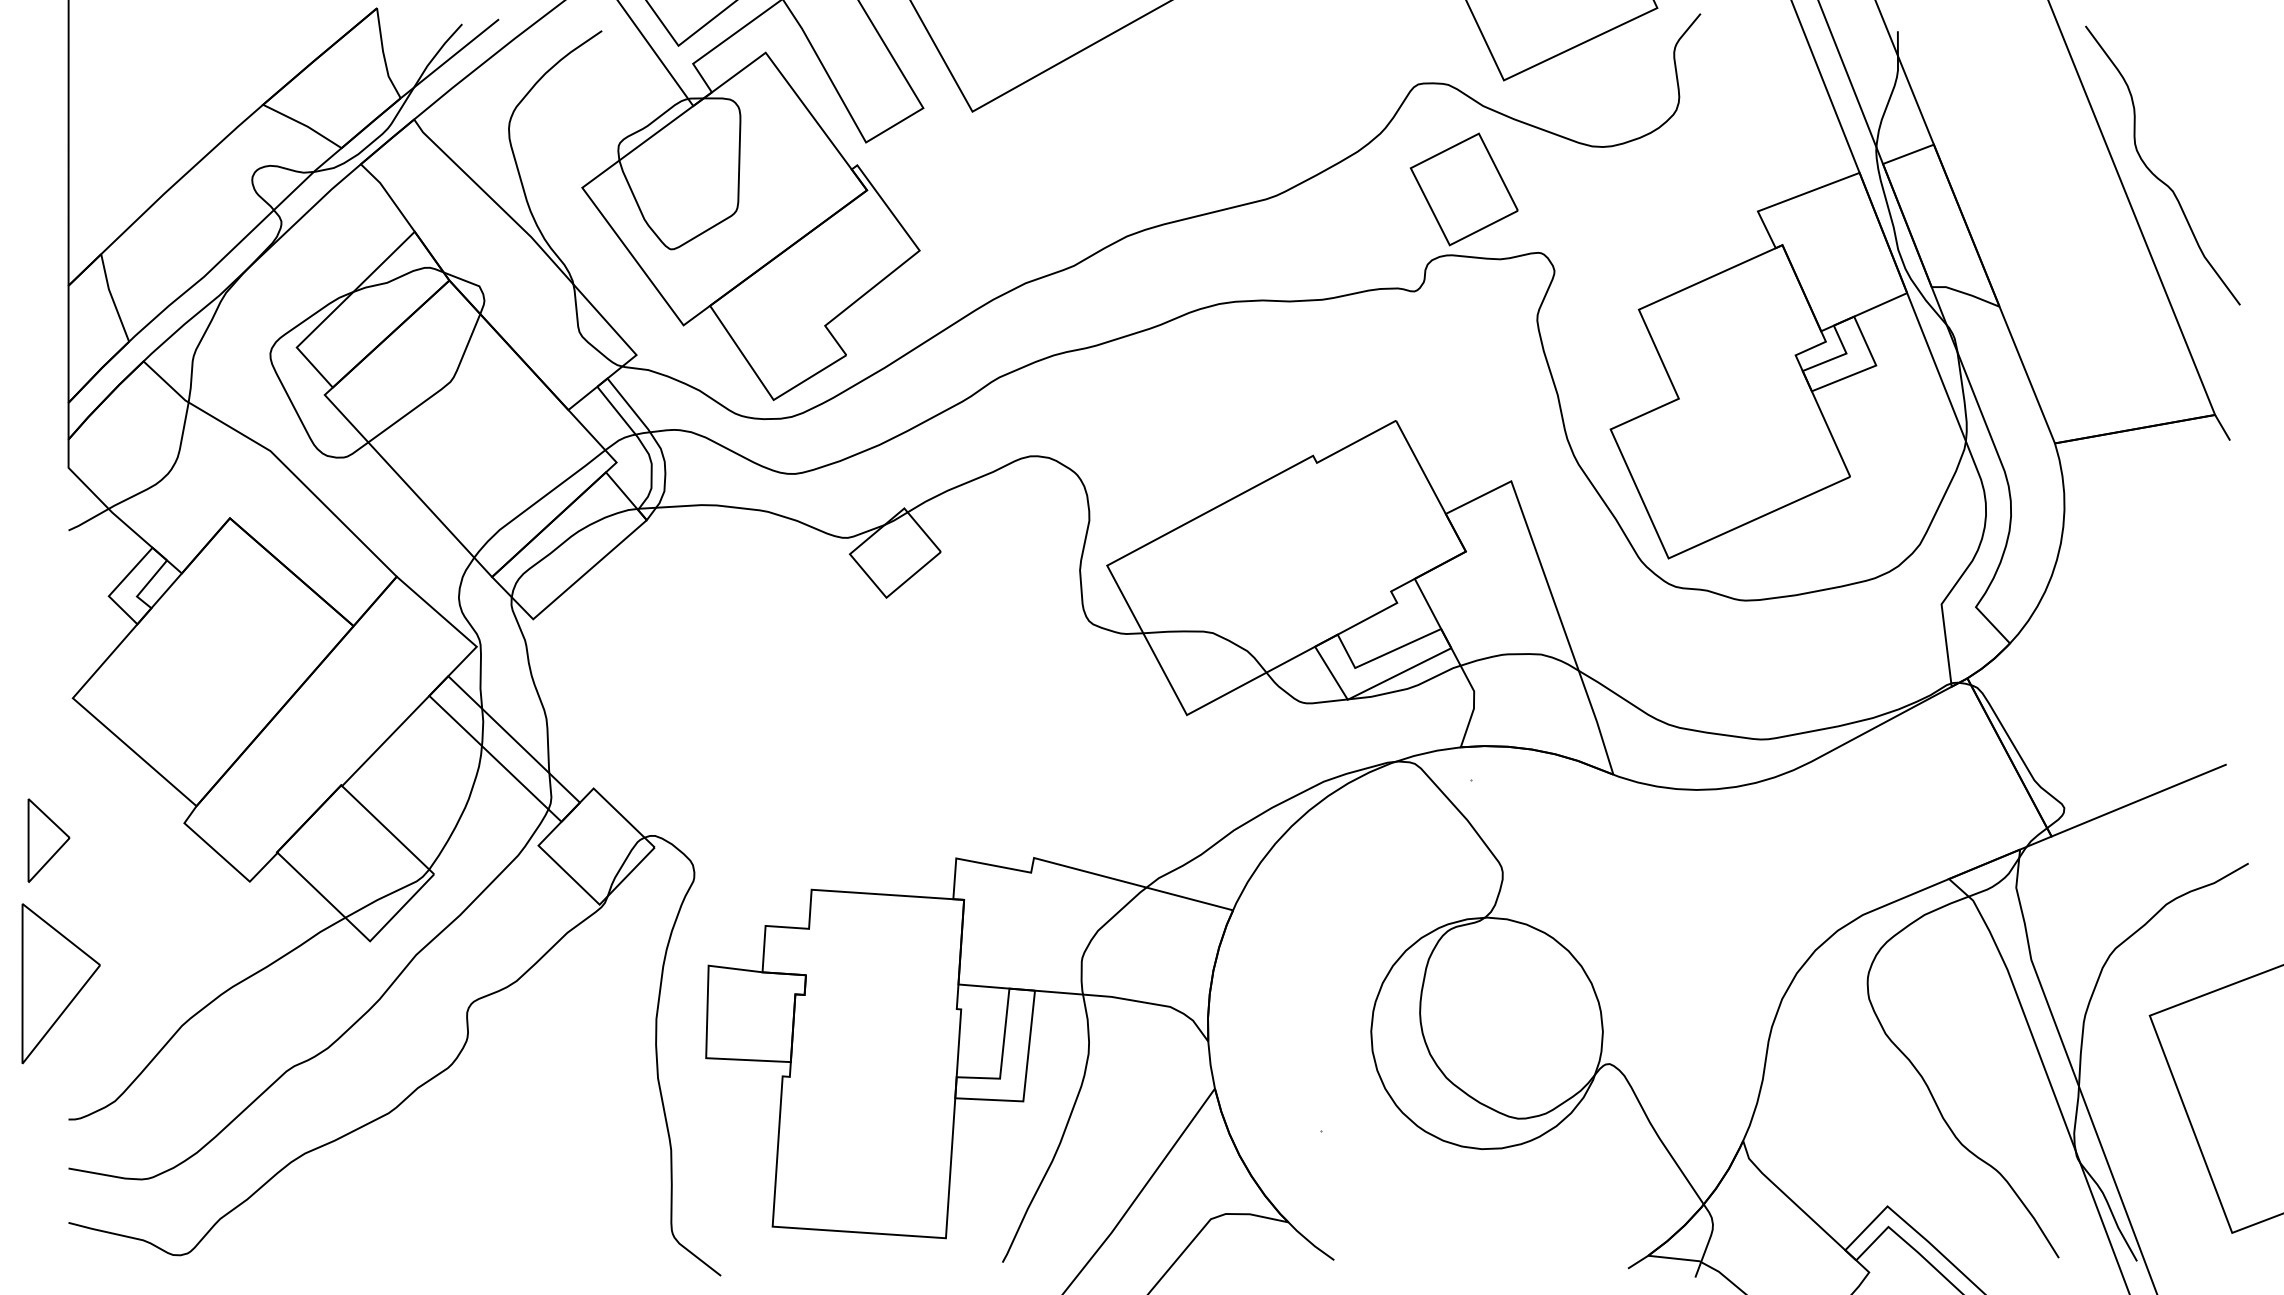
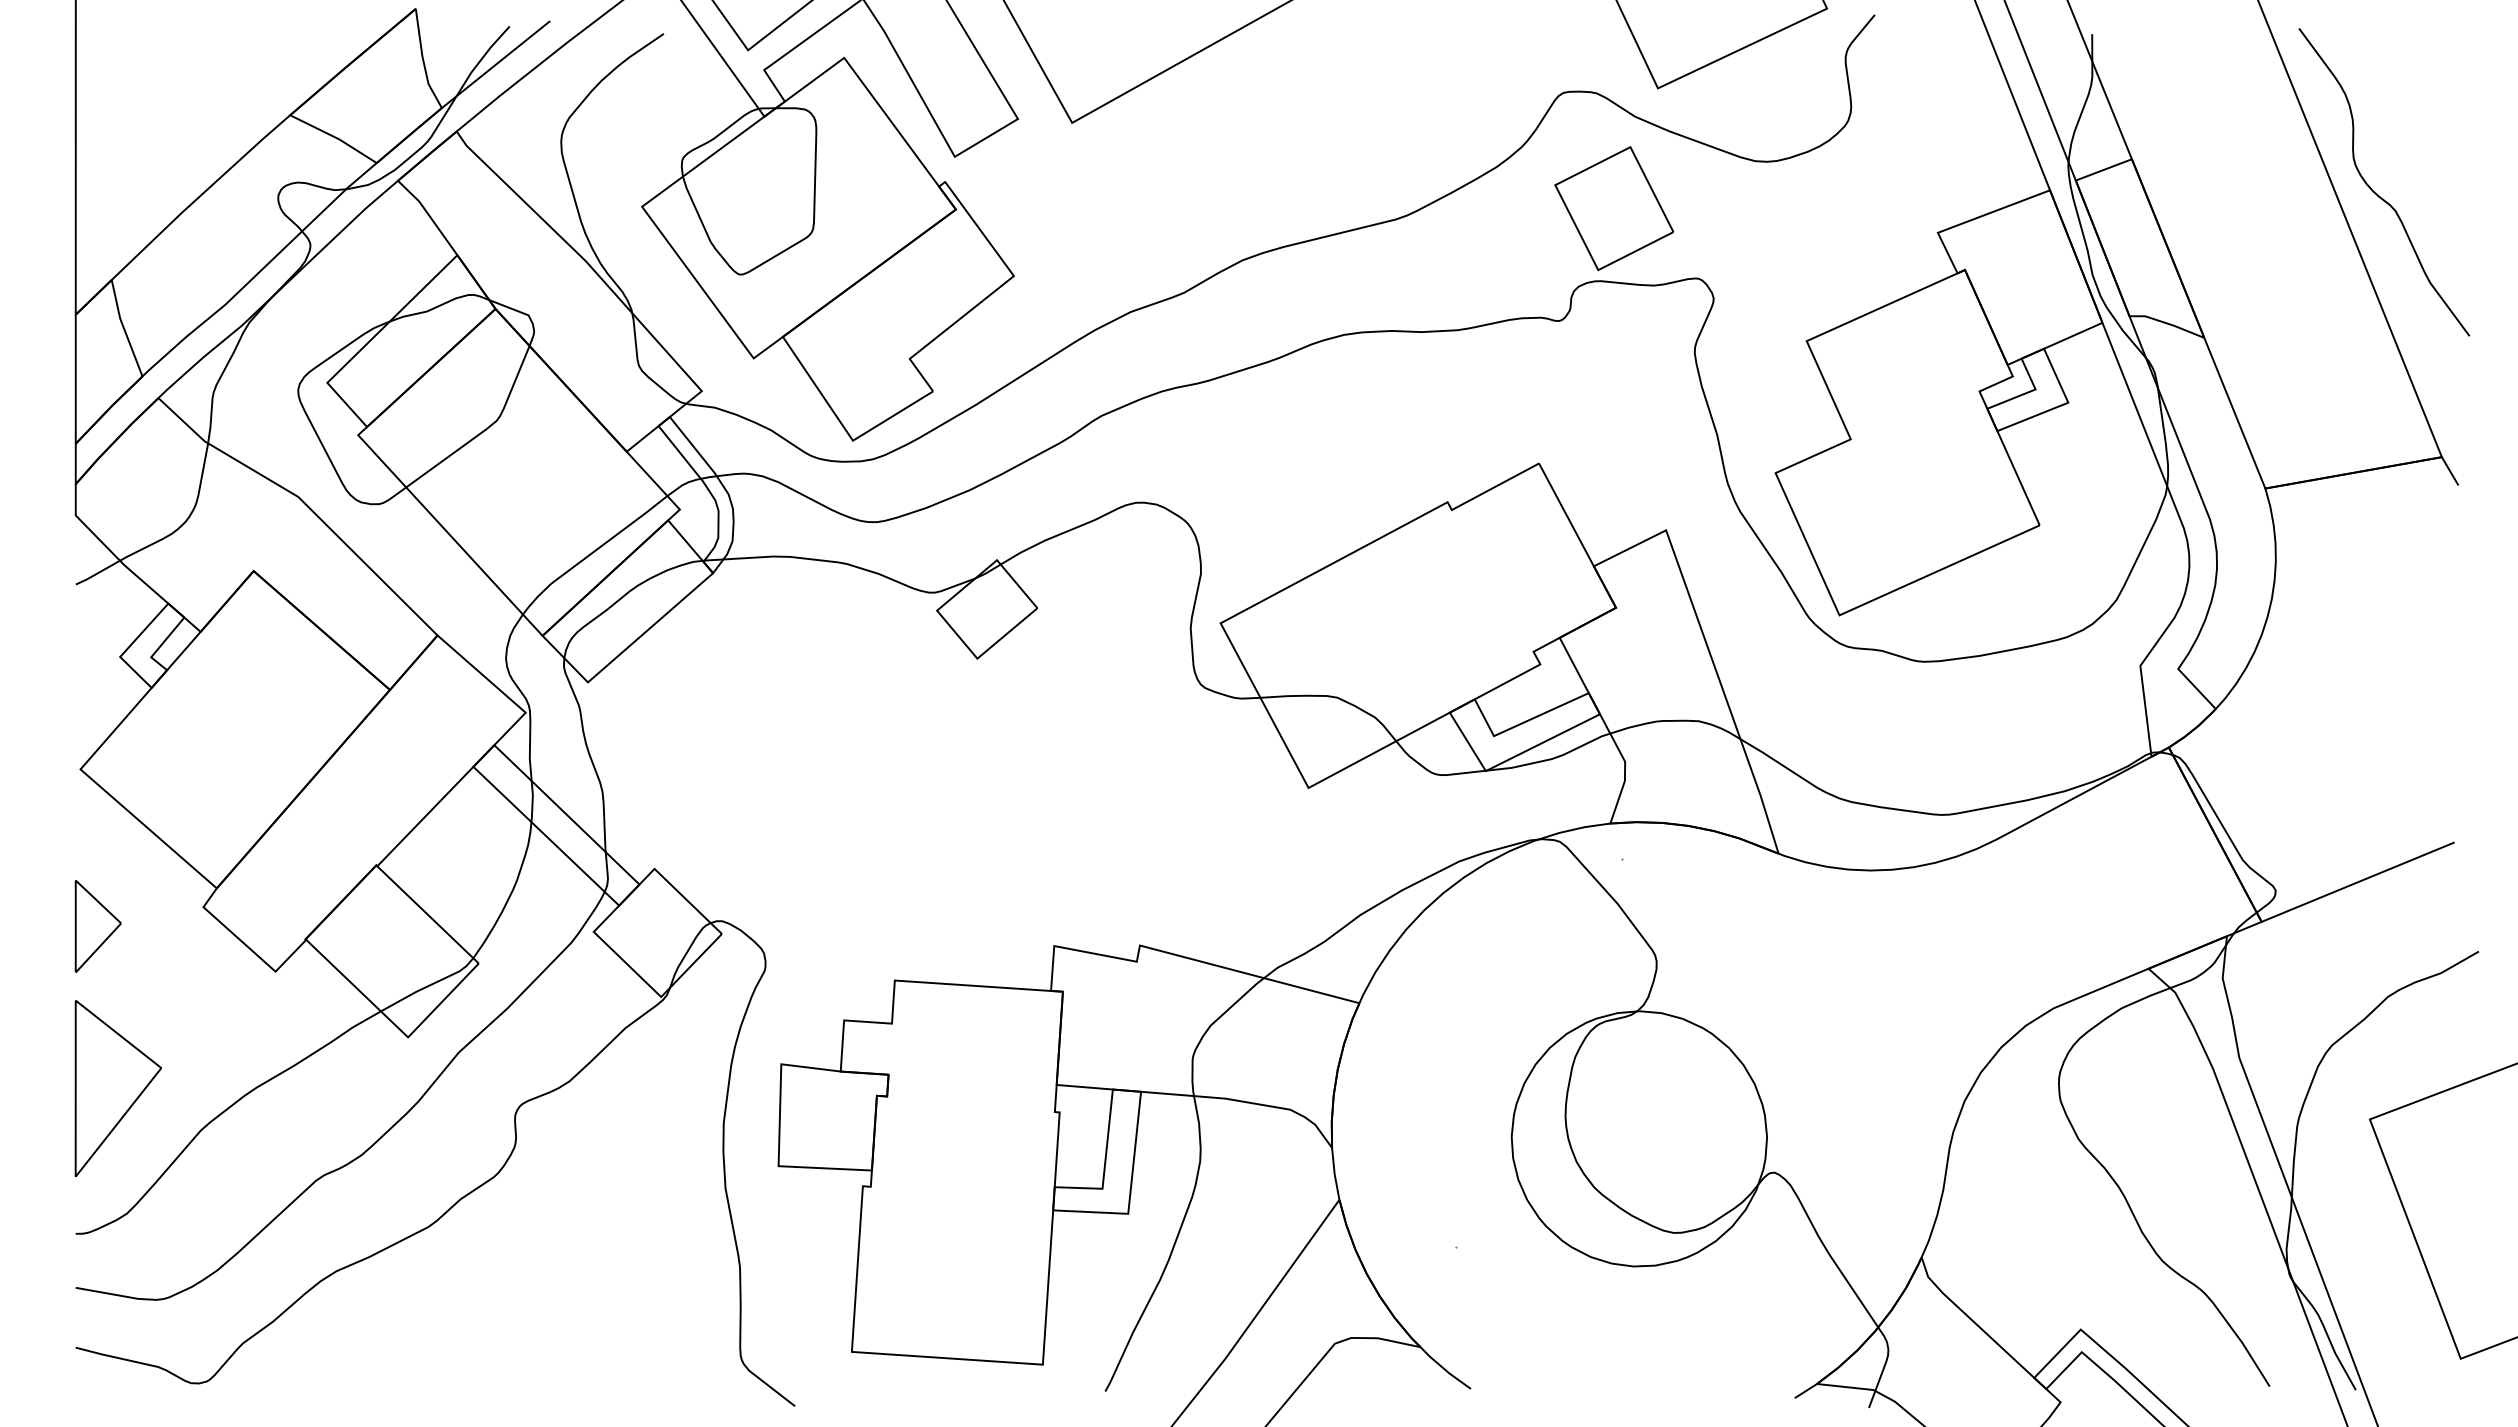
part: (48, 840) -> (97, 926), moved
part: (60, 983) -> (117, 1088), moved

